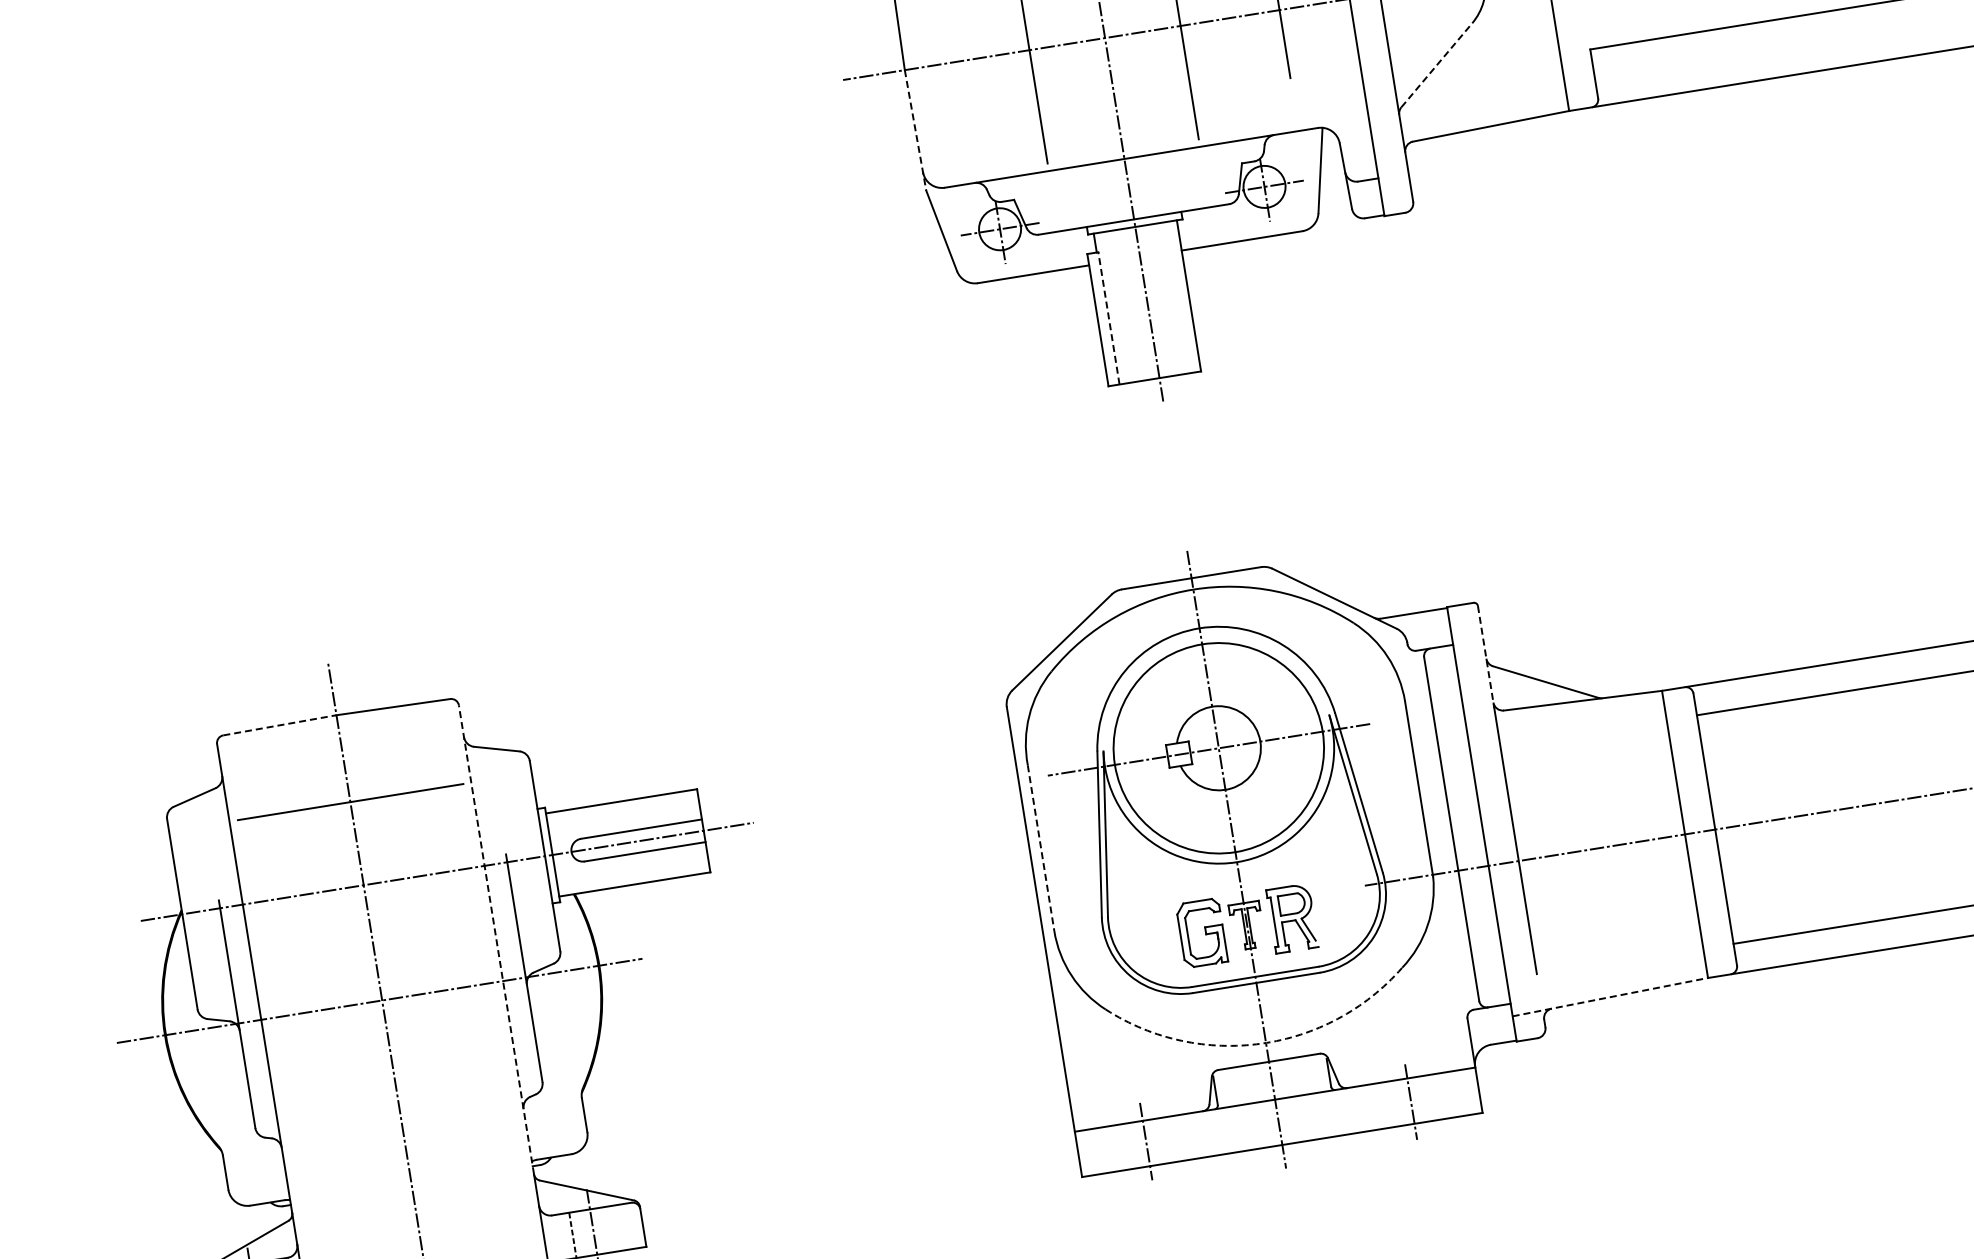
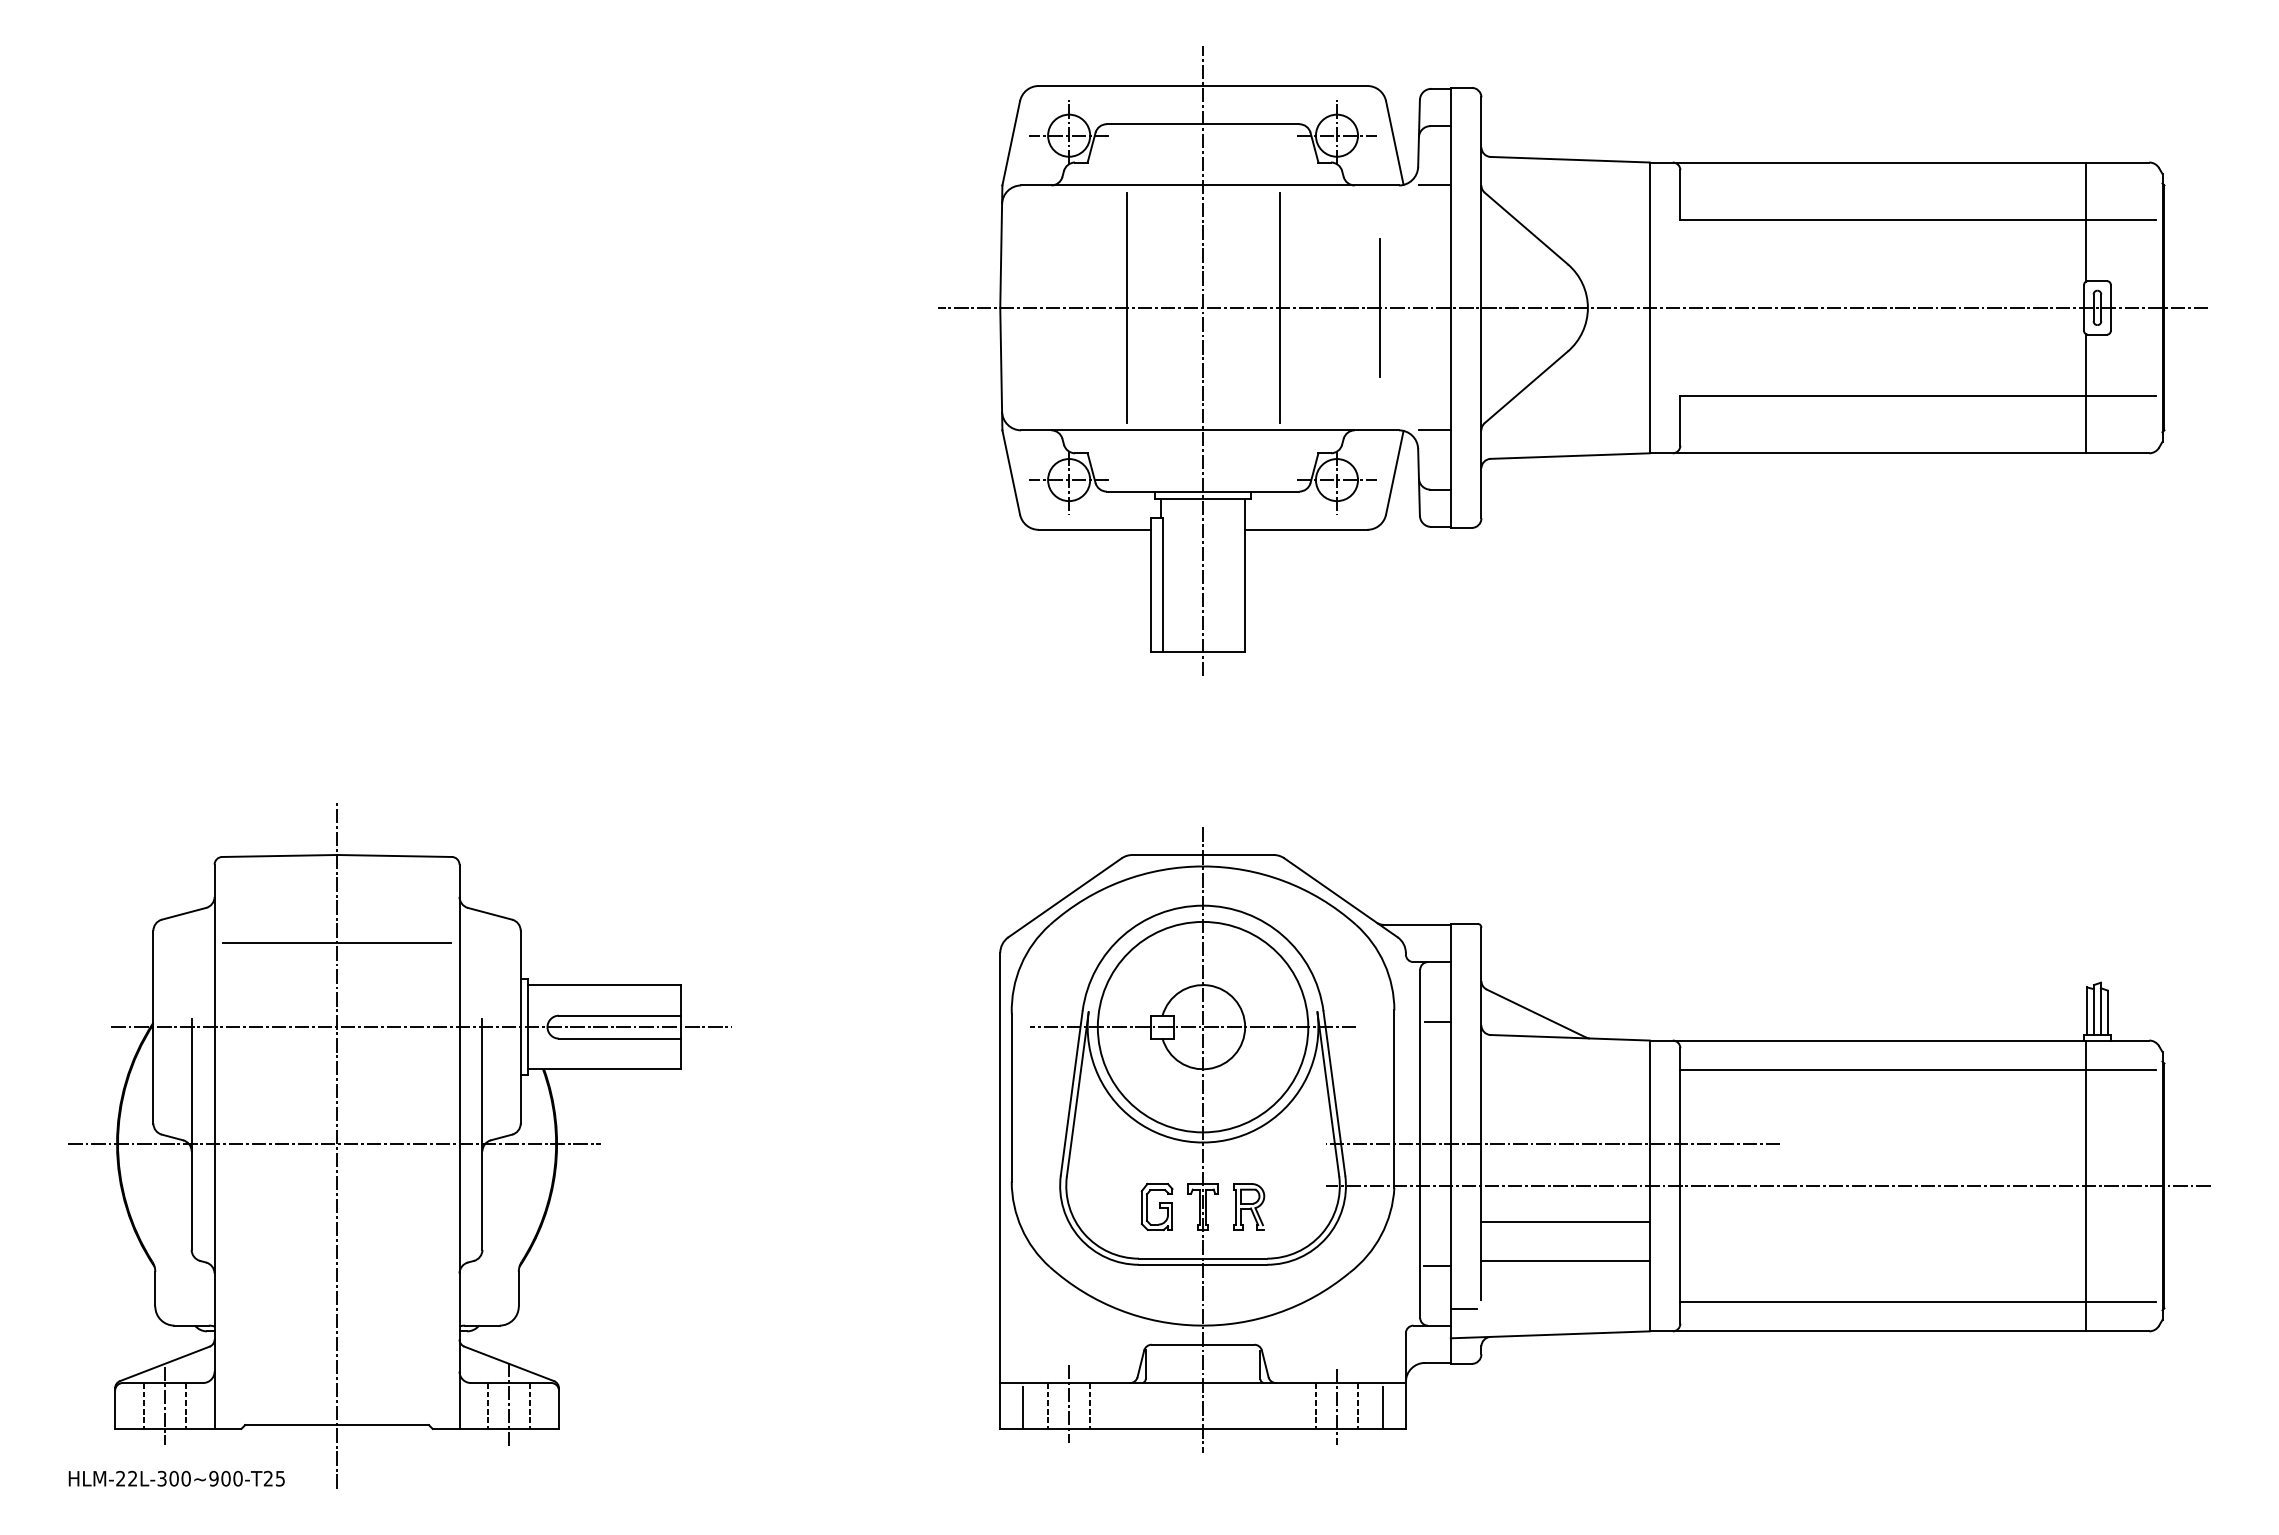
line: (1437, 65) -> (1526, 387), dashed -> solid
line: (1352, 122) -> (1434, 430), added
line: (915, 130) -> (1001, 369), dashed -> solid
line: (1108, 318) -> (1162, 585), dashed -> solid
line: (1486, 657) -> (1481, 979), dashed -> solid
line: (1449, 705) -> (1437, 1021), added
line: (280, 724) -> (280, 855), dashed -> solid
line: (1582, 807) -> (1552, 1143), added
line: (1040, 848) -> (1011, 1097), dashed -> solid
line: (1607, 882) -> (1565, 1221), added
part: (1293, 918) -> (1249, 1206), size x0.71
line: (1613, 921) -> (1565, 1260), added
part: (1201, 932) -> (1156, 1206), size x0.71
line: (496, 939) -> (459, 1101), dashed -> solid
line: (1488, 947) -> (1437, 1266), added
line: (1520, 984) -> (1463, 1308), added
line: (1610, 996) -> (1550, 1334), dashed -> solid
arc: (1261, 1043) -> (1198, 1325), dashed -> solid
line: (1456, 1095) -> (1382, 1407), added
line: (1432, 1097) -> (1358, 1405), added
line: (1389, 1104) -> (1315, 1405), added
line: (1167, 1139) -> (1090, 1405), added
line: (1126, 1146) -> (1048, 1405), added
line: (1101, 1152) -> (1023, 1407), added
line: (614, 1228) -> (530, 1405), added

